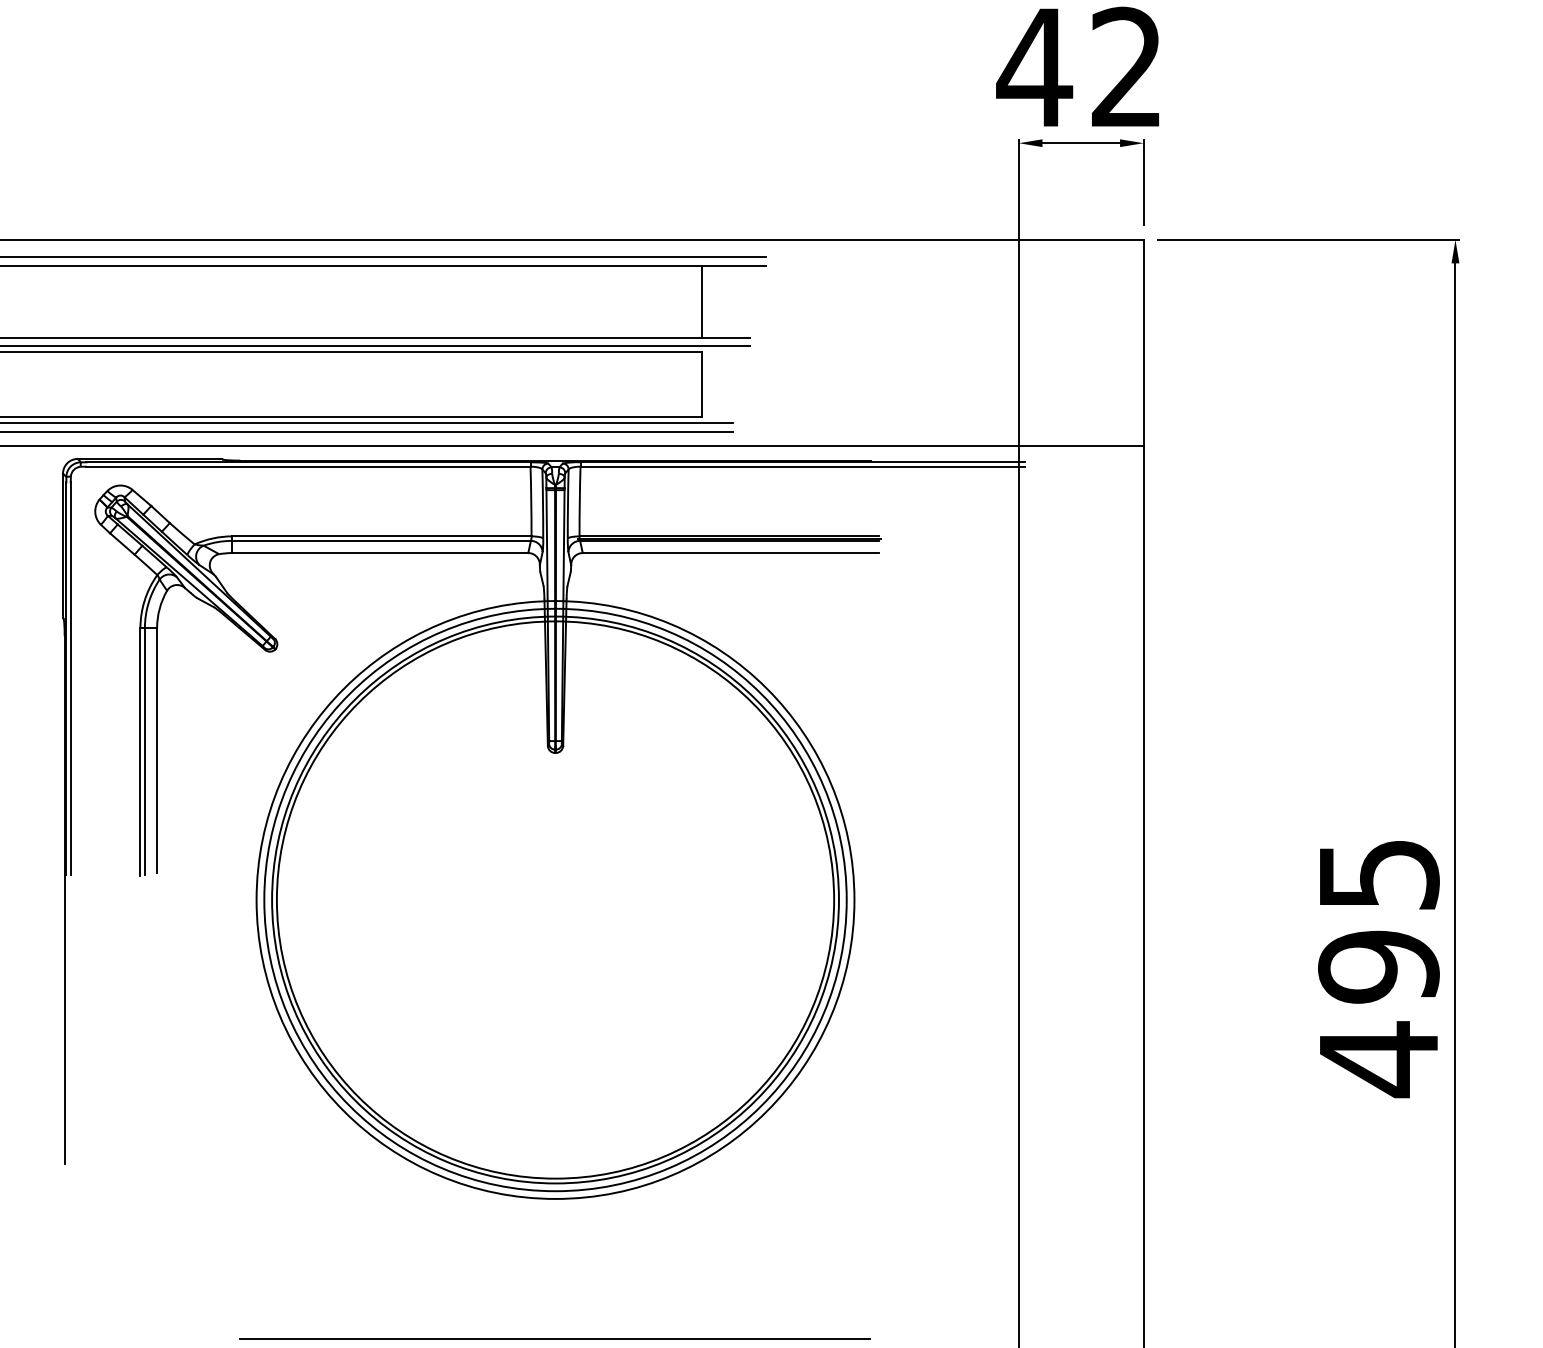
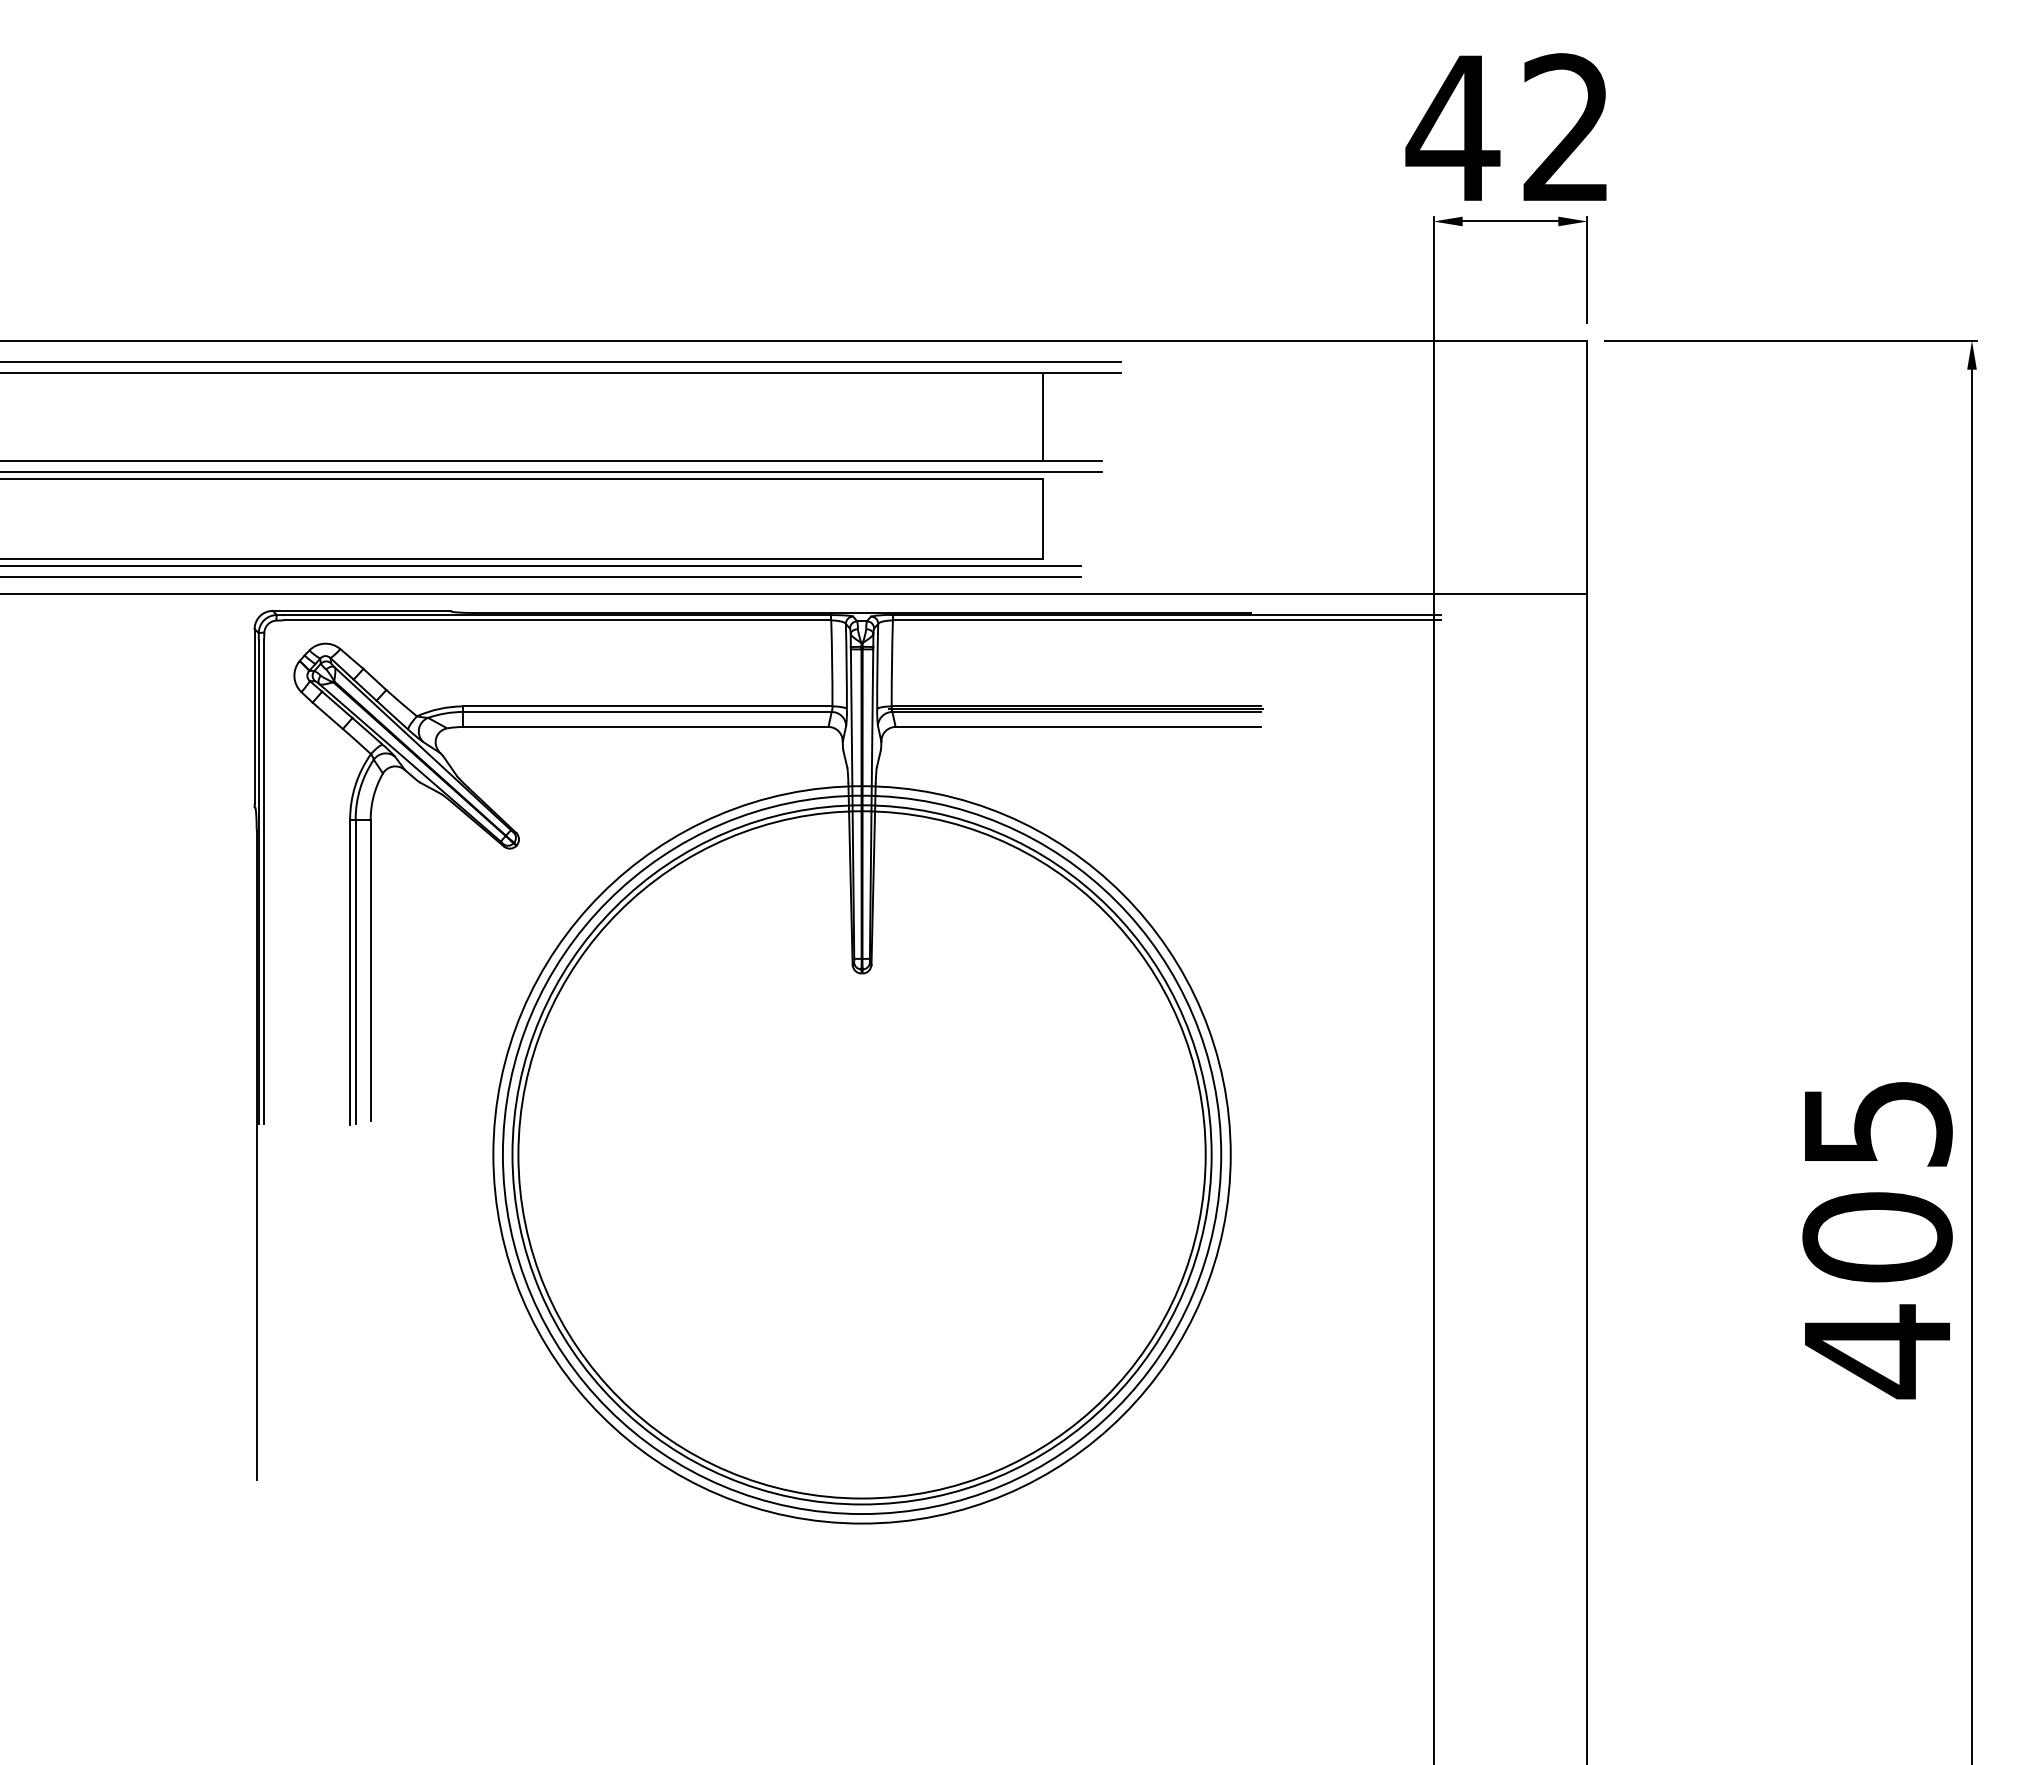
text: (1378, 966) -> (1877, 1237), 495 -> 405
line: (554, 1339) -> (860, 1696), removed

